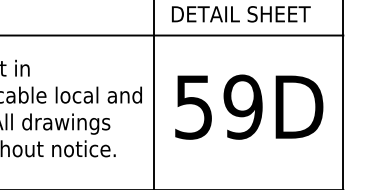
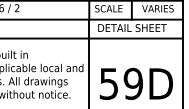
text: (247, 106) -> (135, 83), moved

